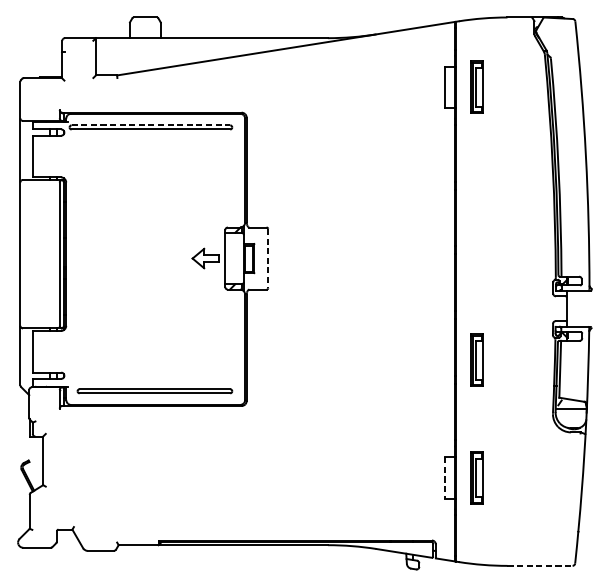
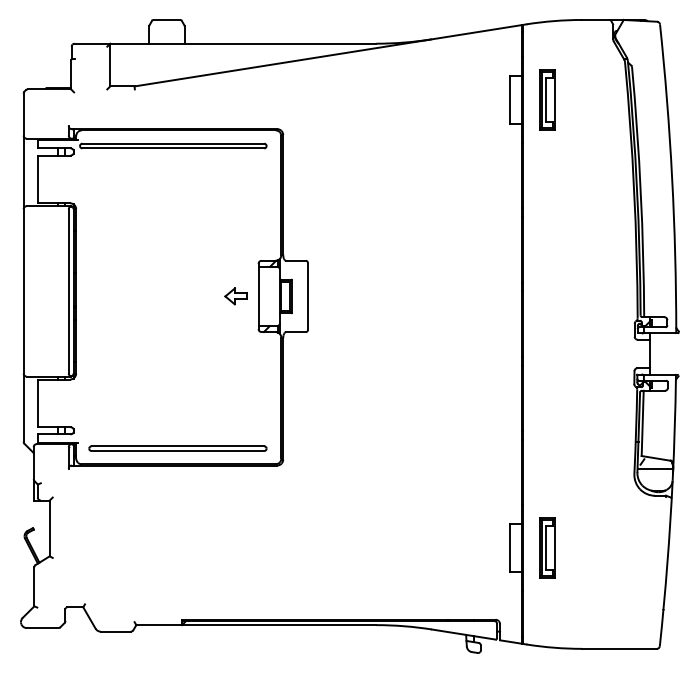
line: (151, 125) -> (173, 143), dashed -> solid
part: (205, 258) -> (235, 296), size x0.71
line: (267, 258) -> (307, 296), dashed -> solid
part: (477, 359) -> (547, 412), removed
line: (444, 478) -> (510, 548), dashed -> solid
line: (540, 565) -> (620, 648), dashed -> solid

